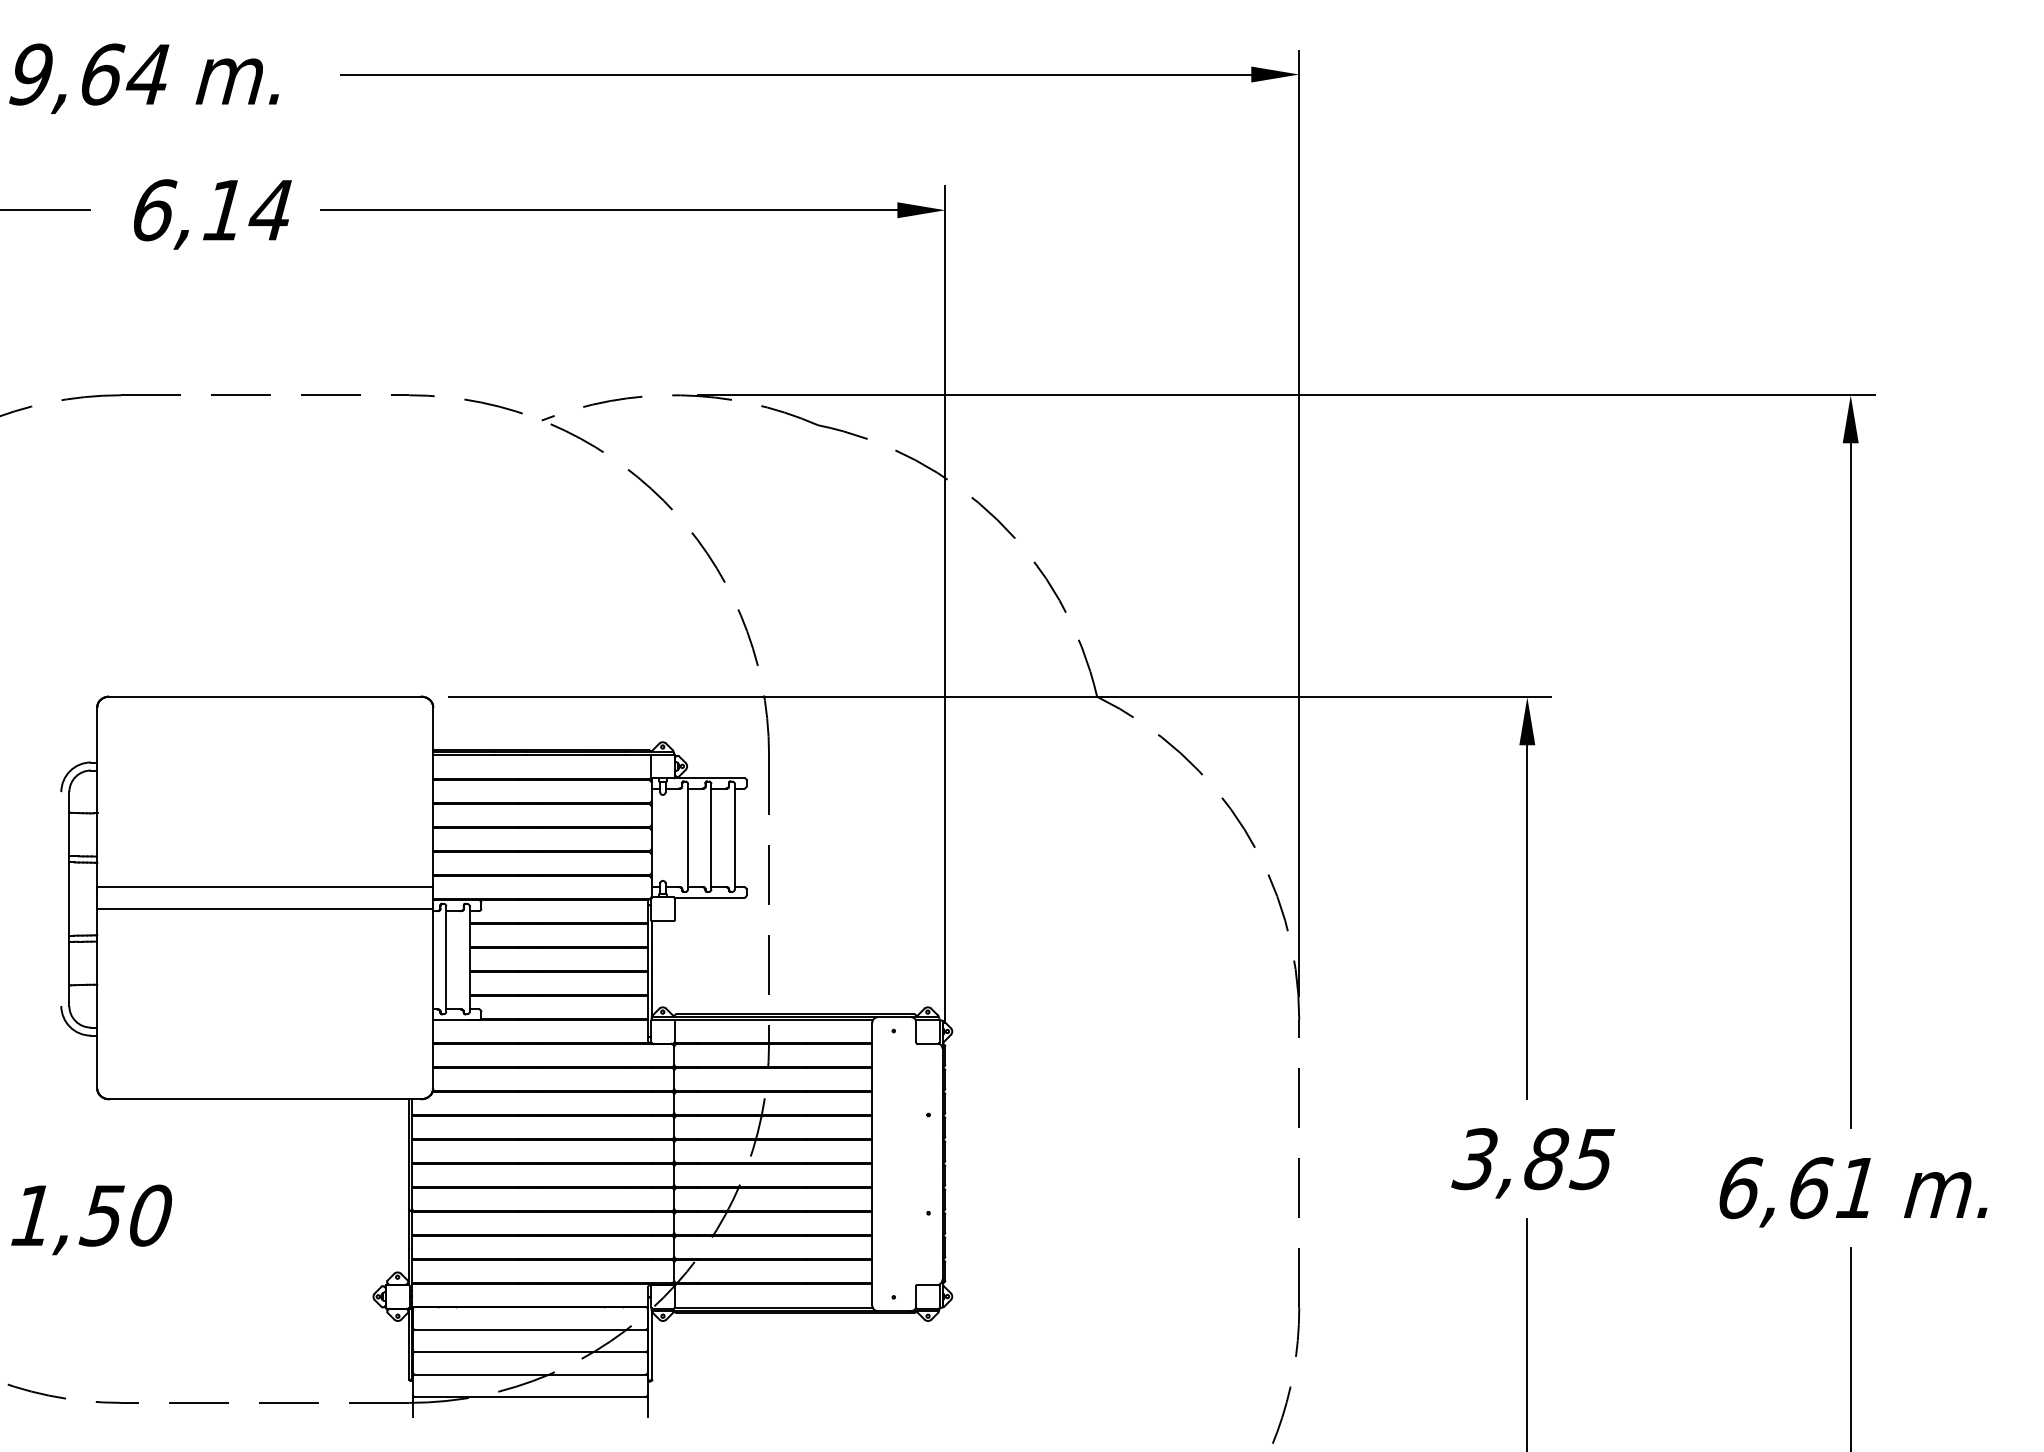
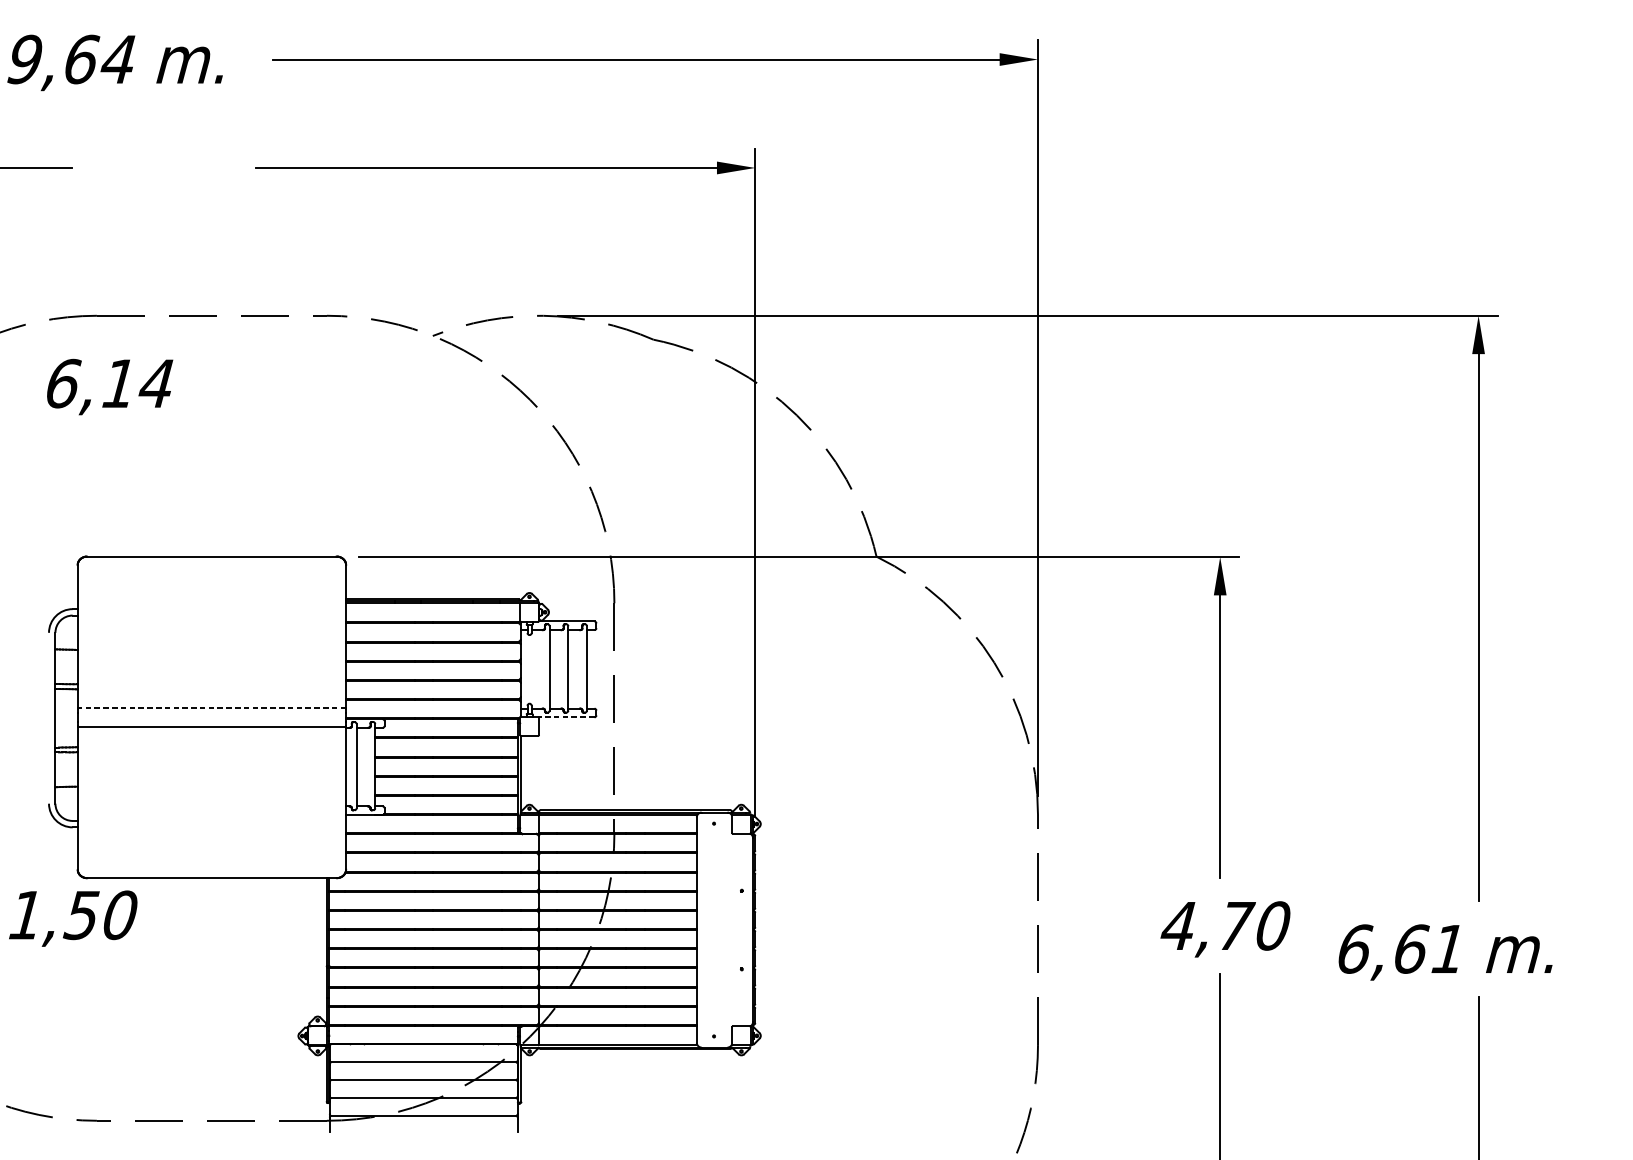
text: (212, 214) -> (109, 387), moved
line: (265, 886) -> (212, 708), solid -> dashed
line: (709, 897) -> (566, 717), solid -> dashed
text: (1533, 1159) -> (1225, 926), 3,85 -> 4,70
text: (1853, 1192) -> (1445, 952), moved
text: (91, 1219) -> (73, 918), moved

